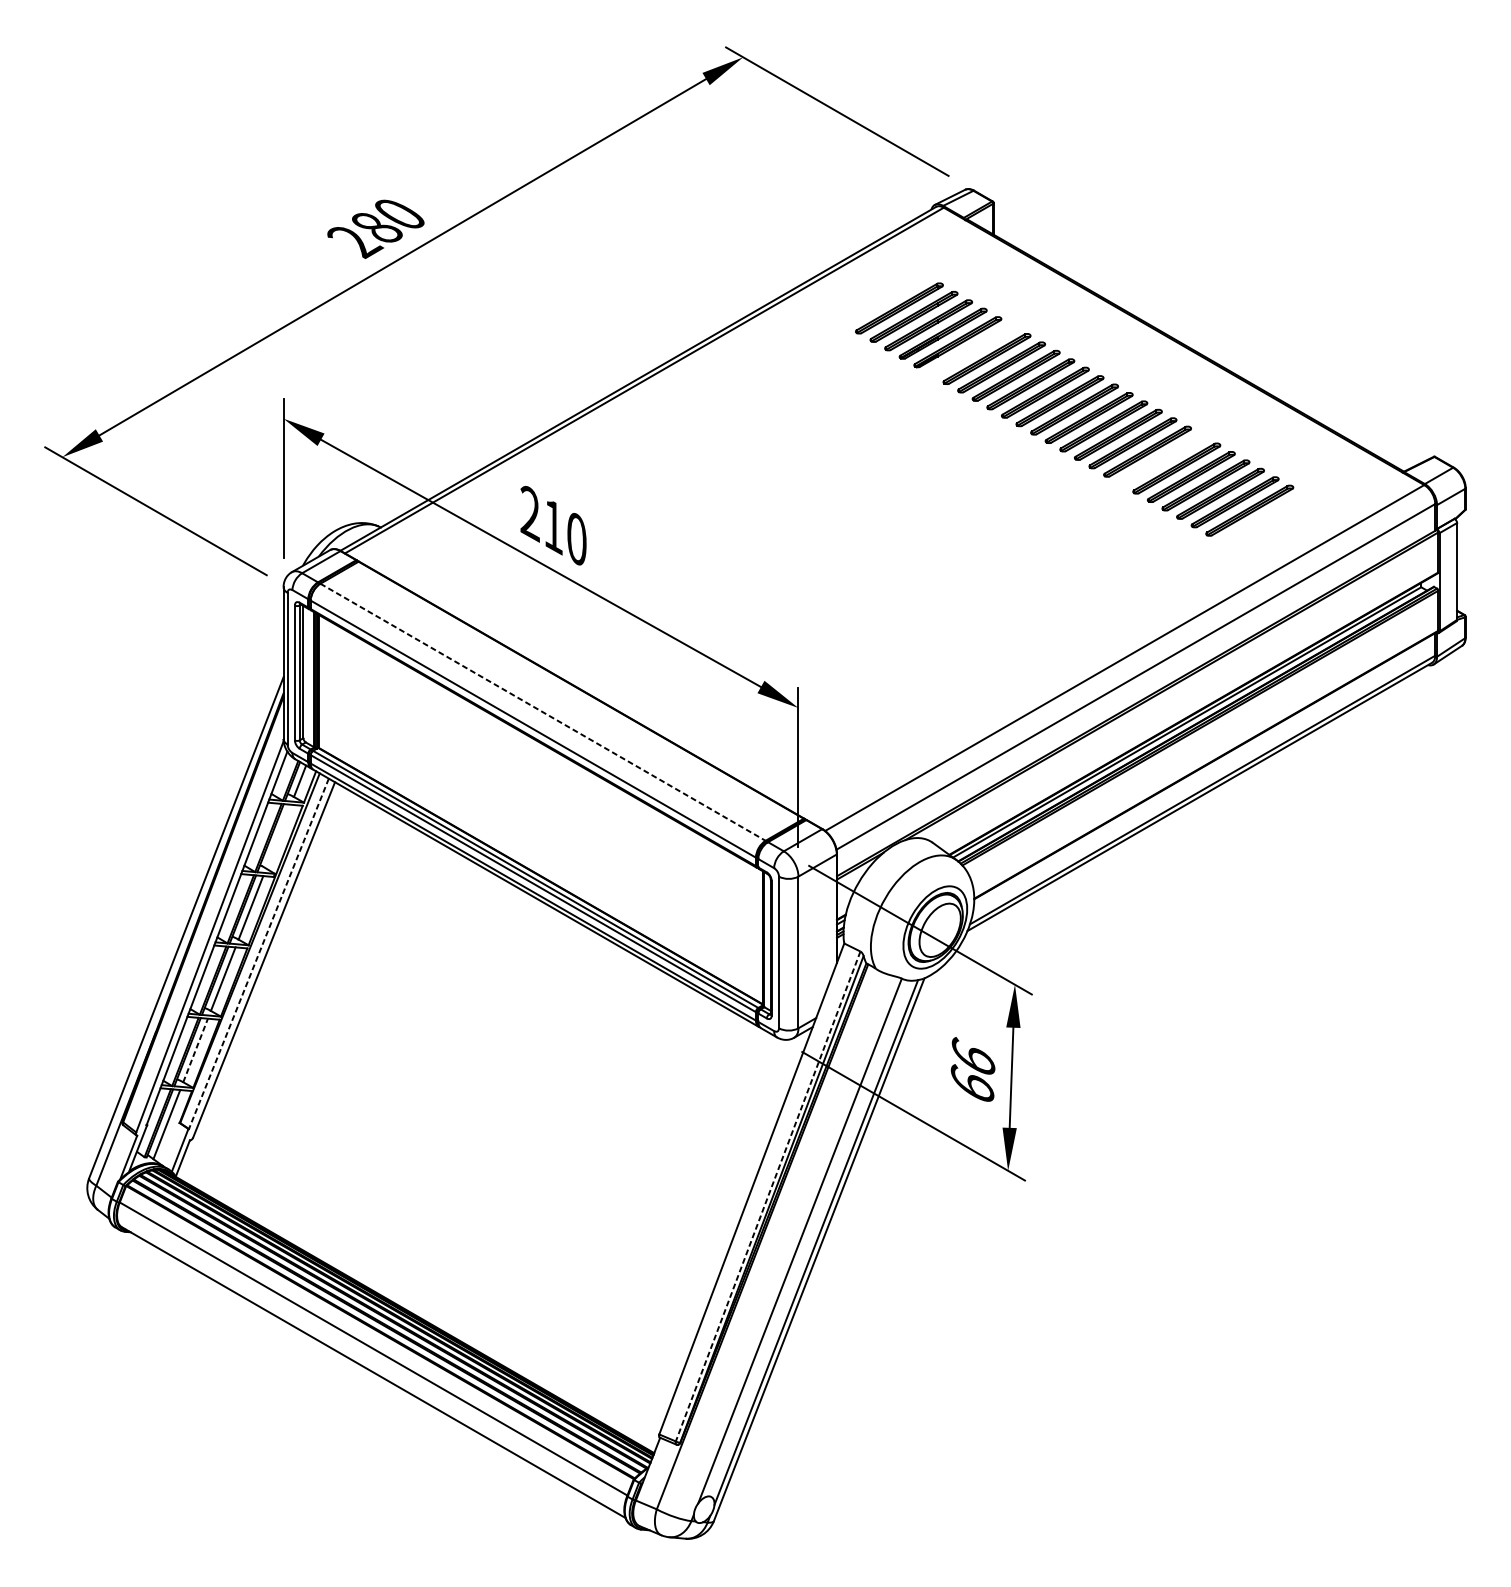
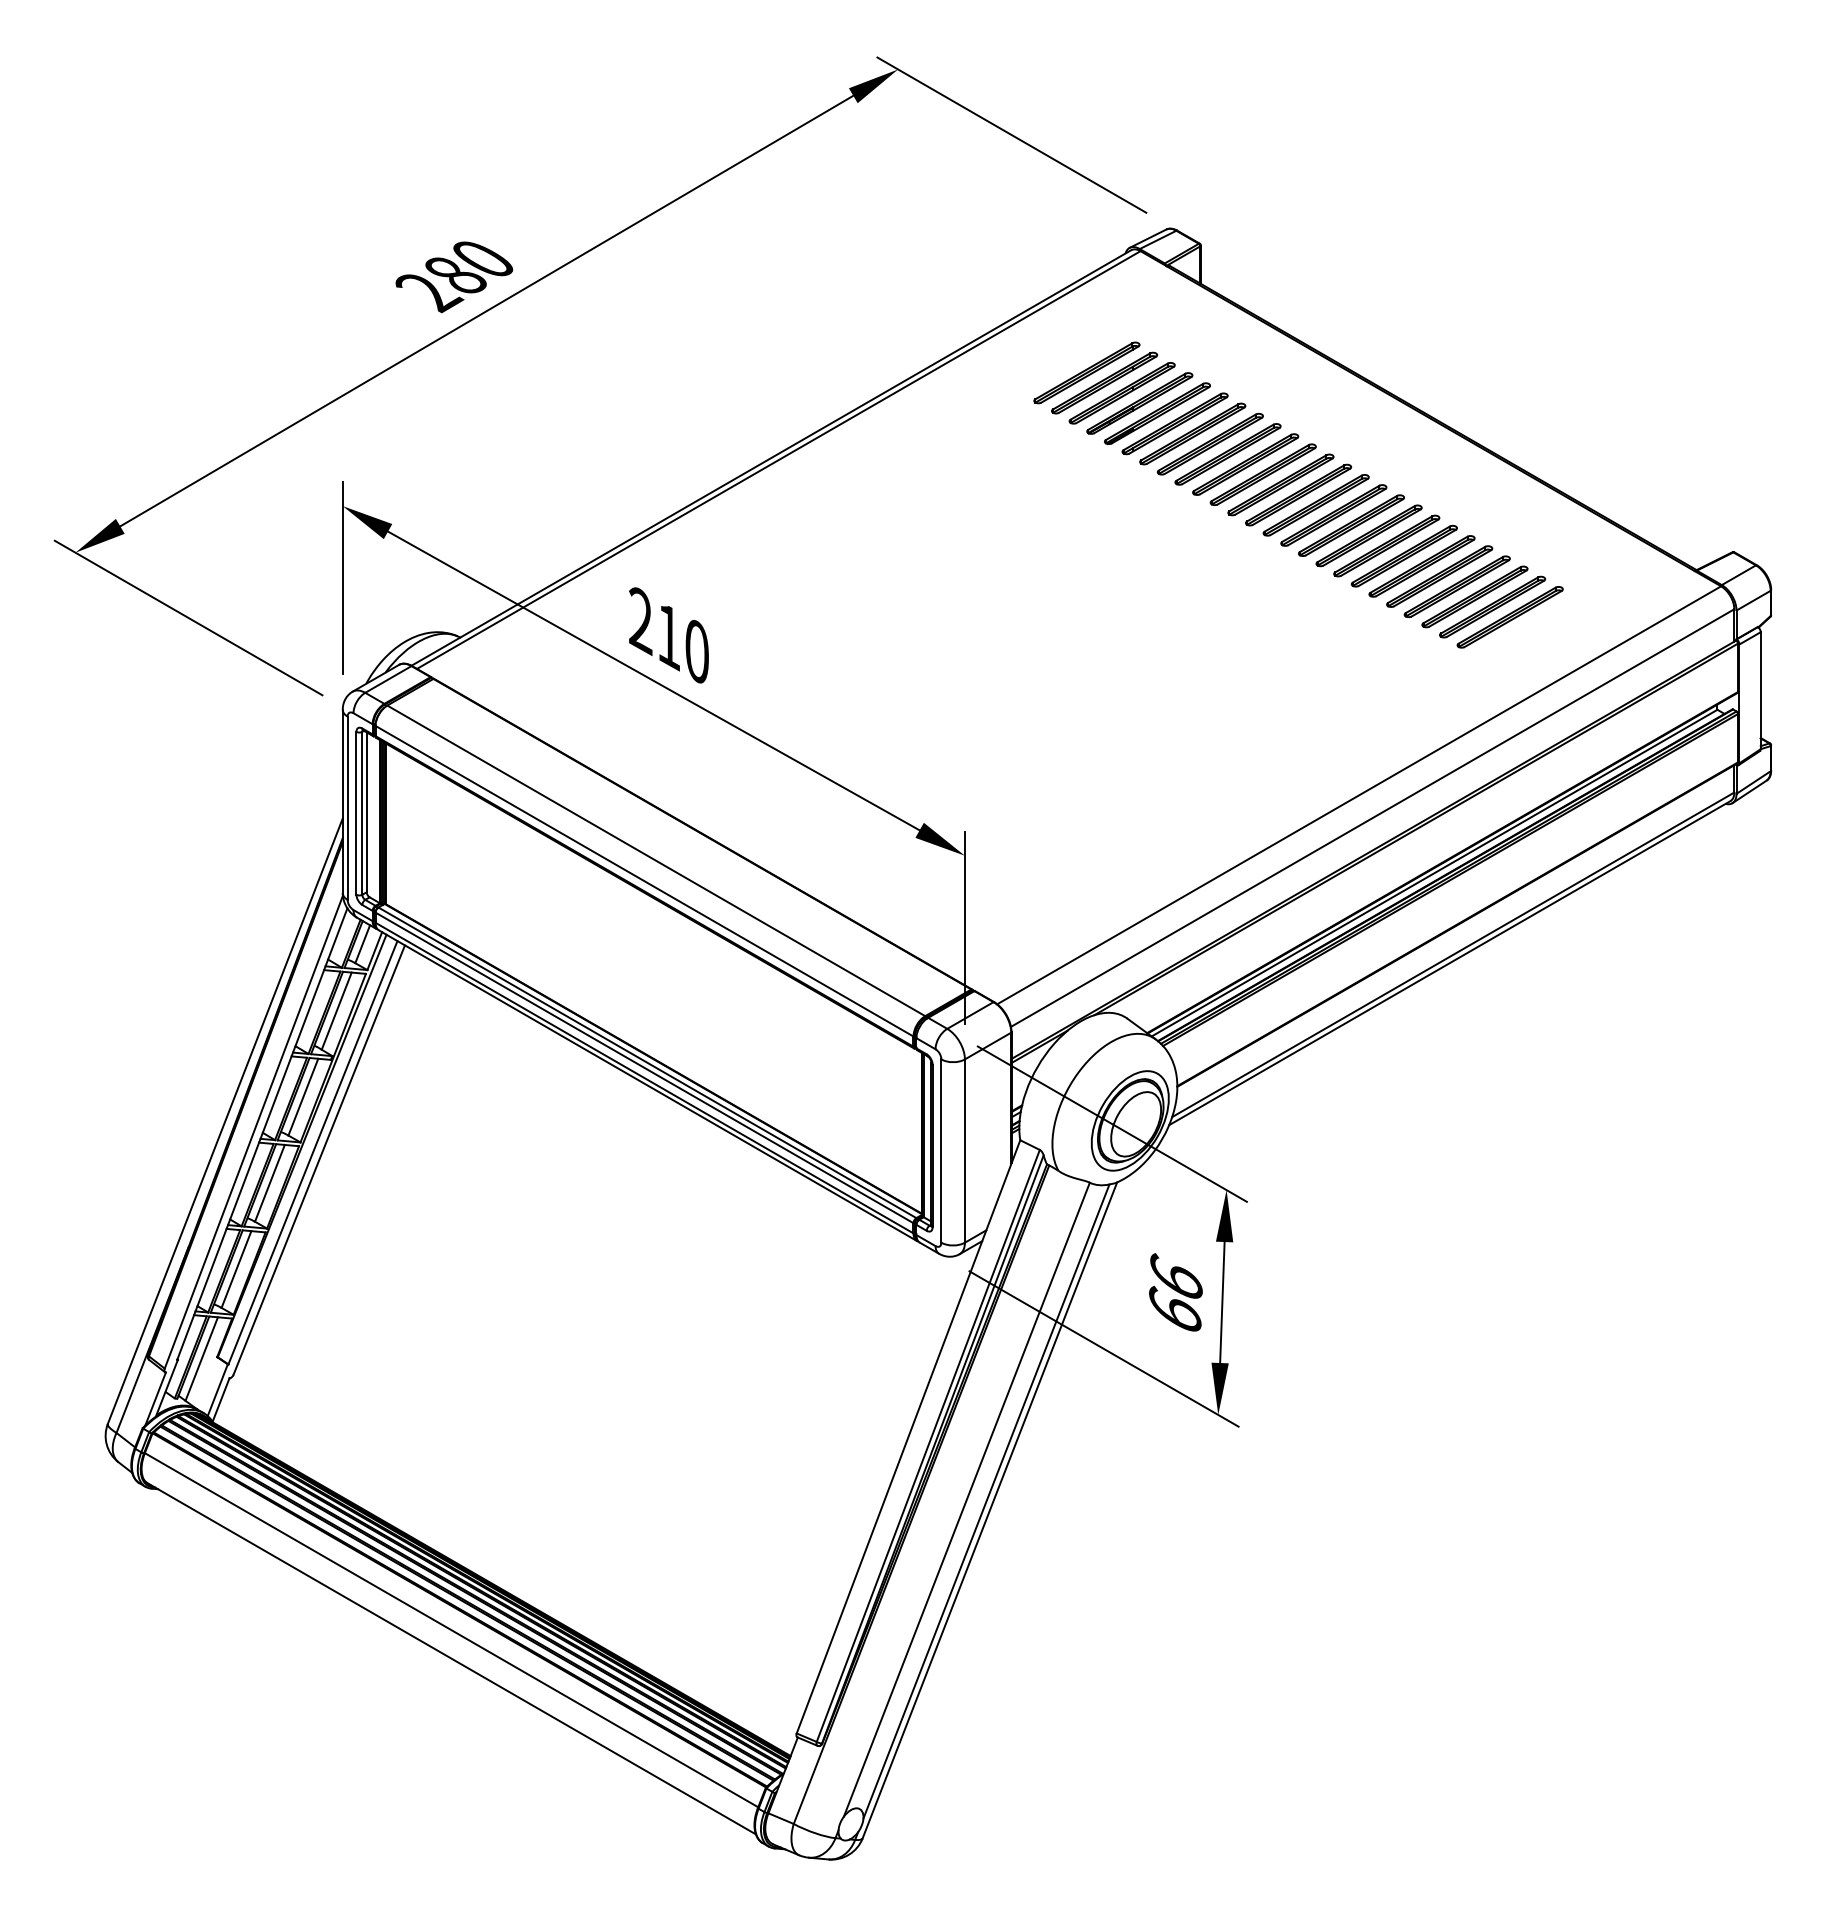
part: (971, 350) -> (1174, 423), added
part: (1161, 460) -> (1403, 556), added
line: (543, 711) -> (656, 860), dashed -> solid
line: (278, 836) -> (336, 1010), added
line: (258, 953) -> (312, 1152), dashed -> solid
line: (195, 1050) -> (236, 1269), dashed -> solid
line: (768, 1196) -> (928, 1446), dashed -> solid

